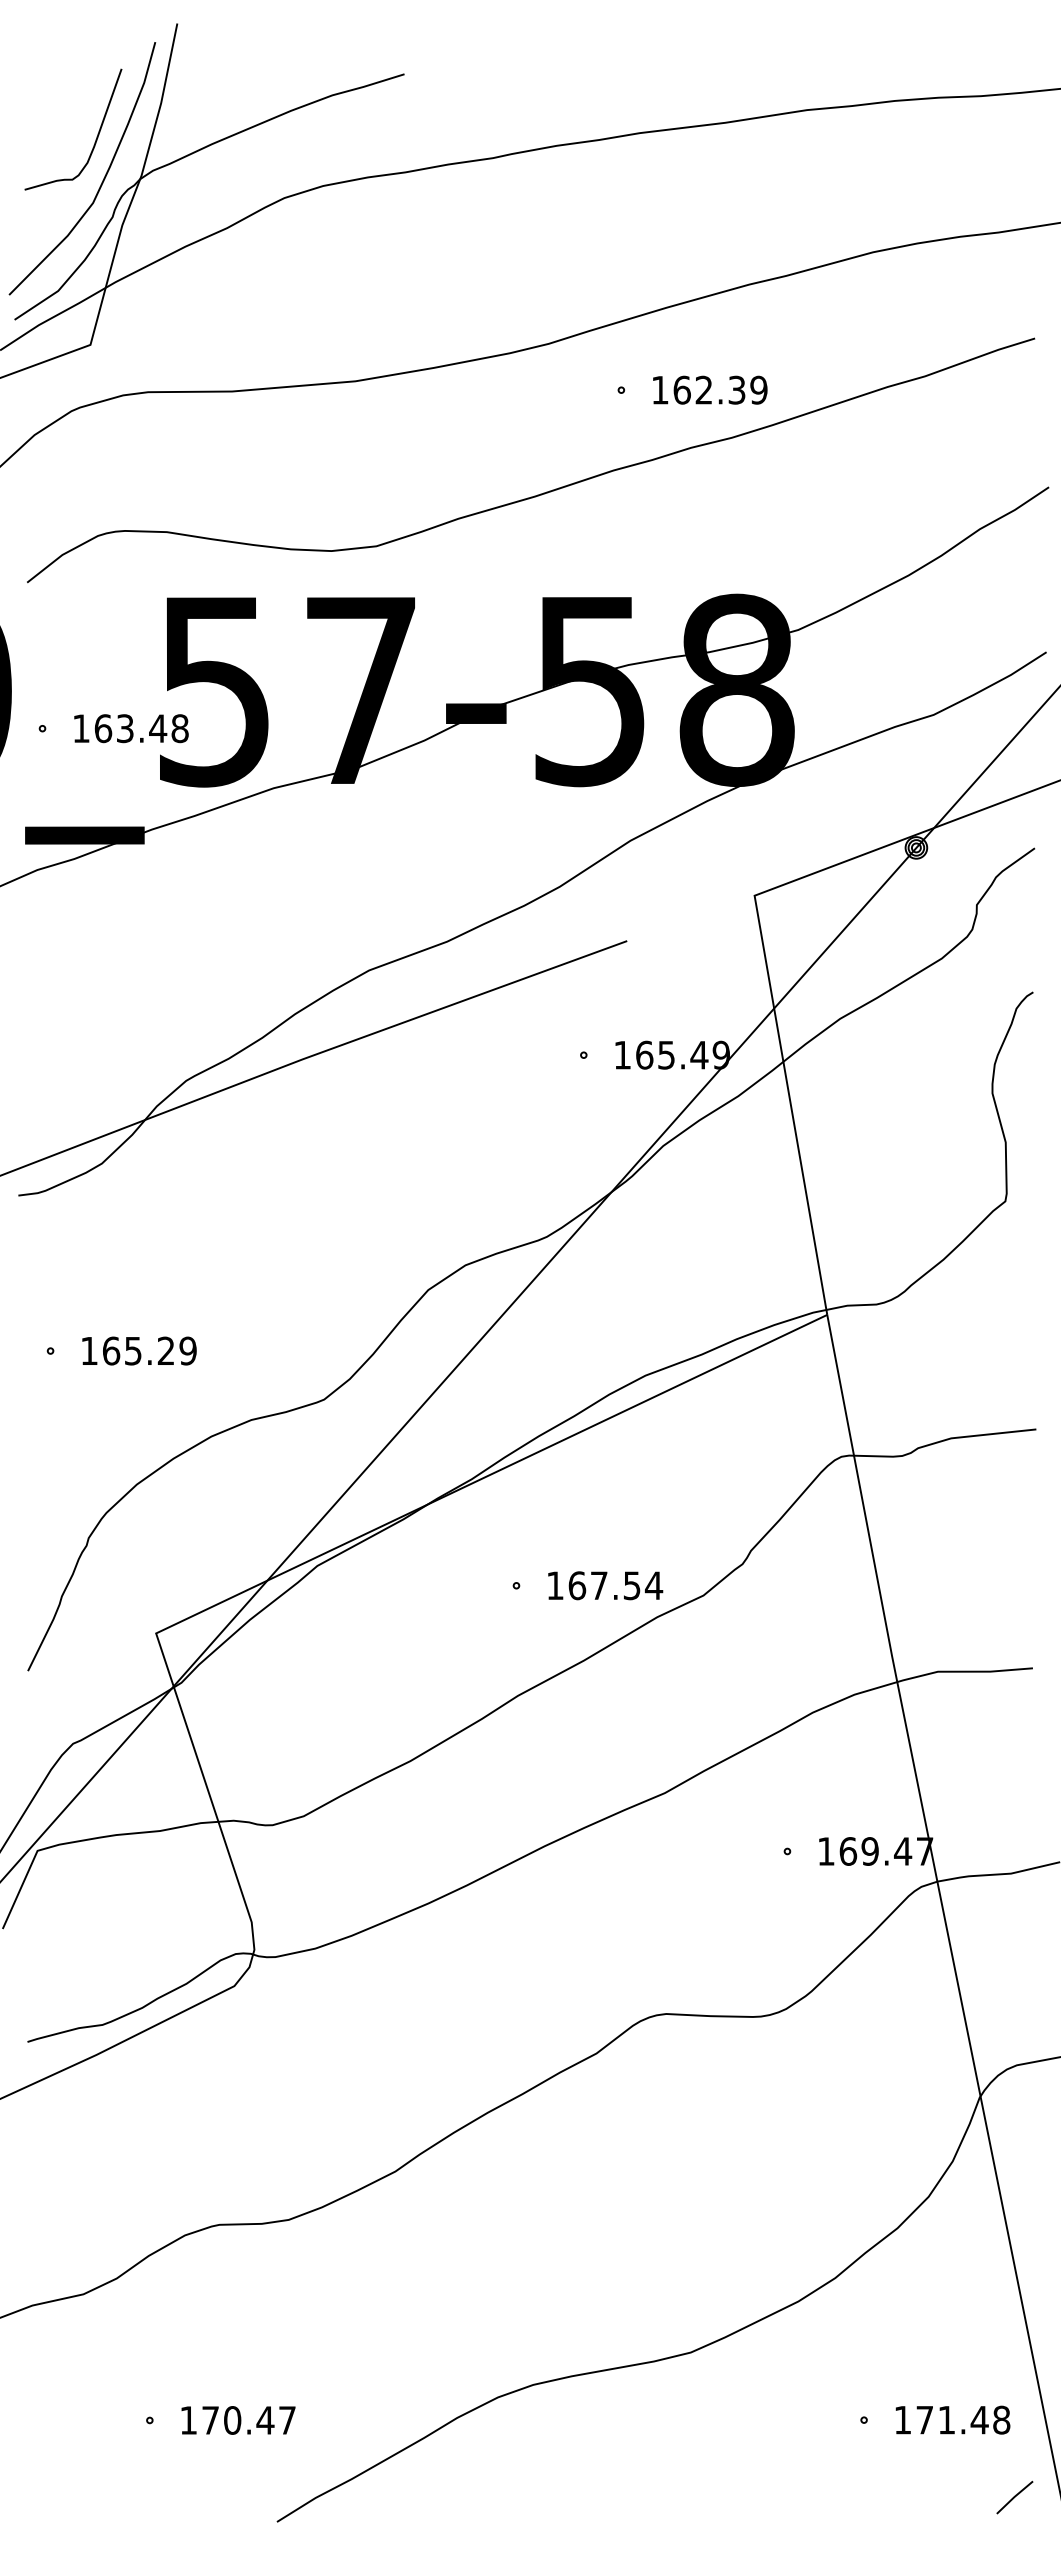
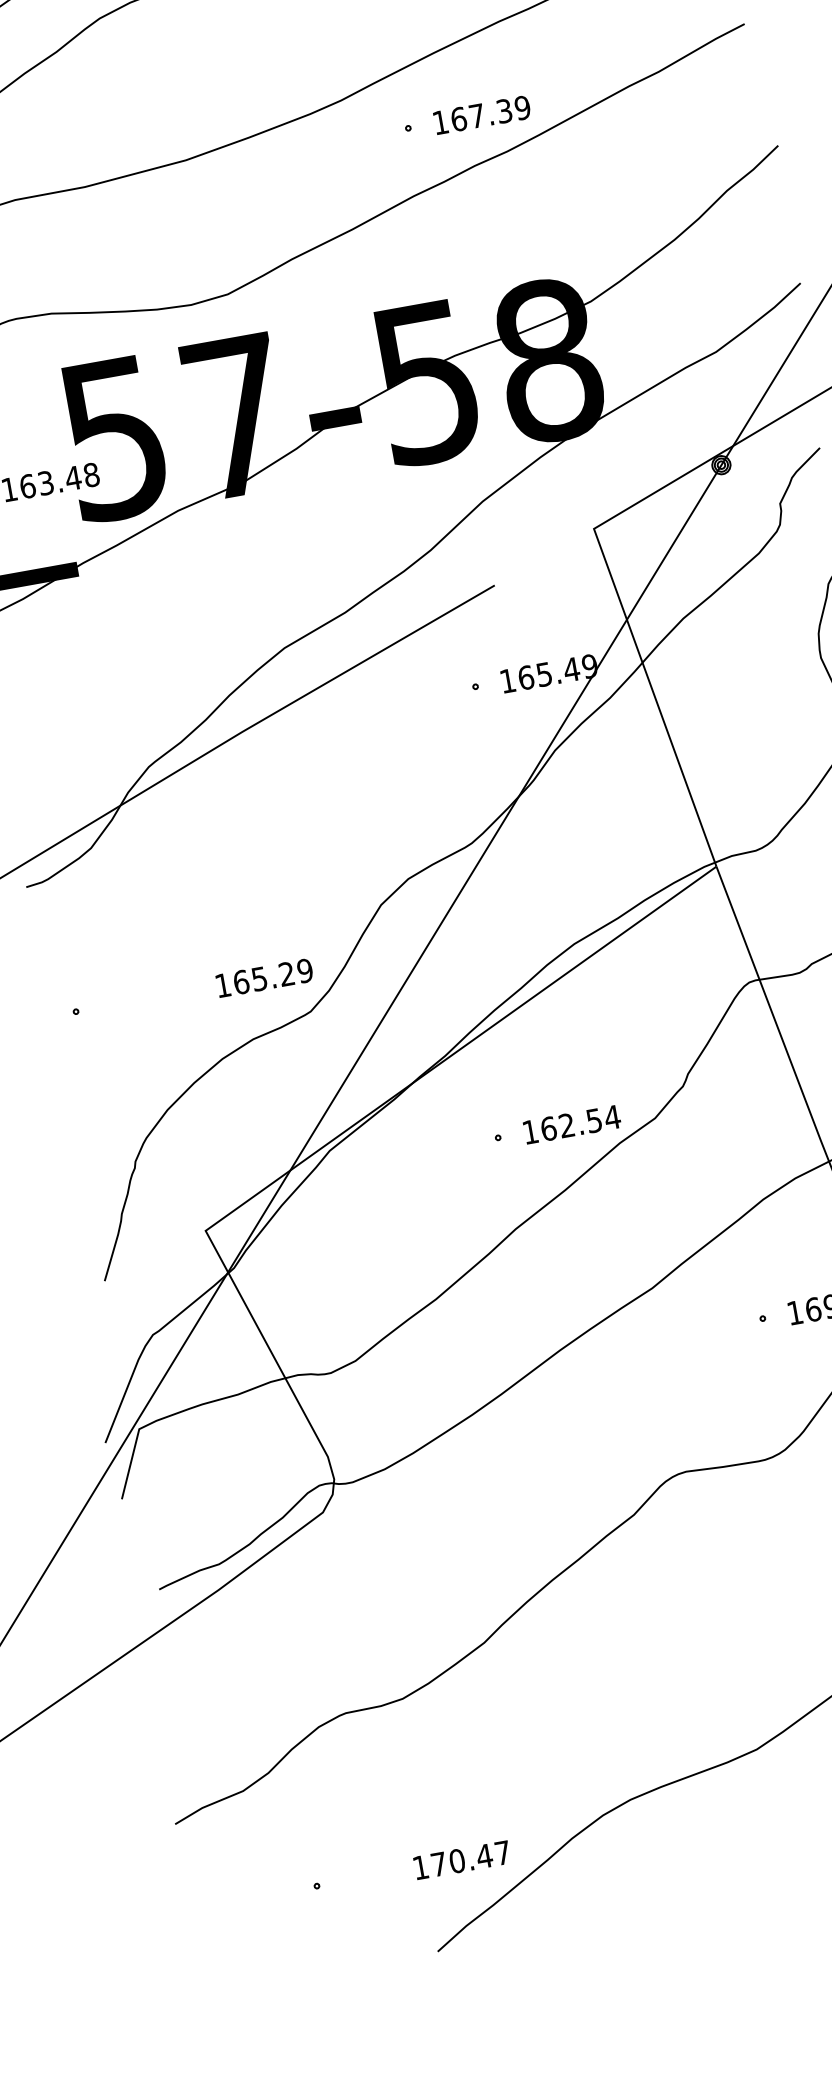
text: (703, 389) -> (476, 115), 162.39 -> 167.39
text: (139, 1350) -> (264, 977), moved
text: (598, 1585) -> (566, 1125), 167.54 -> 162.54
text: (238, 2420) -> (462, 1860), moved

